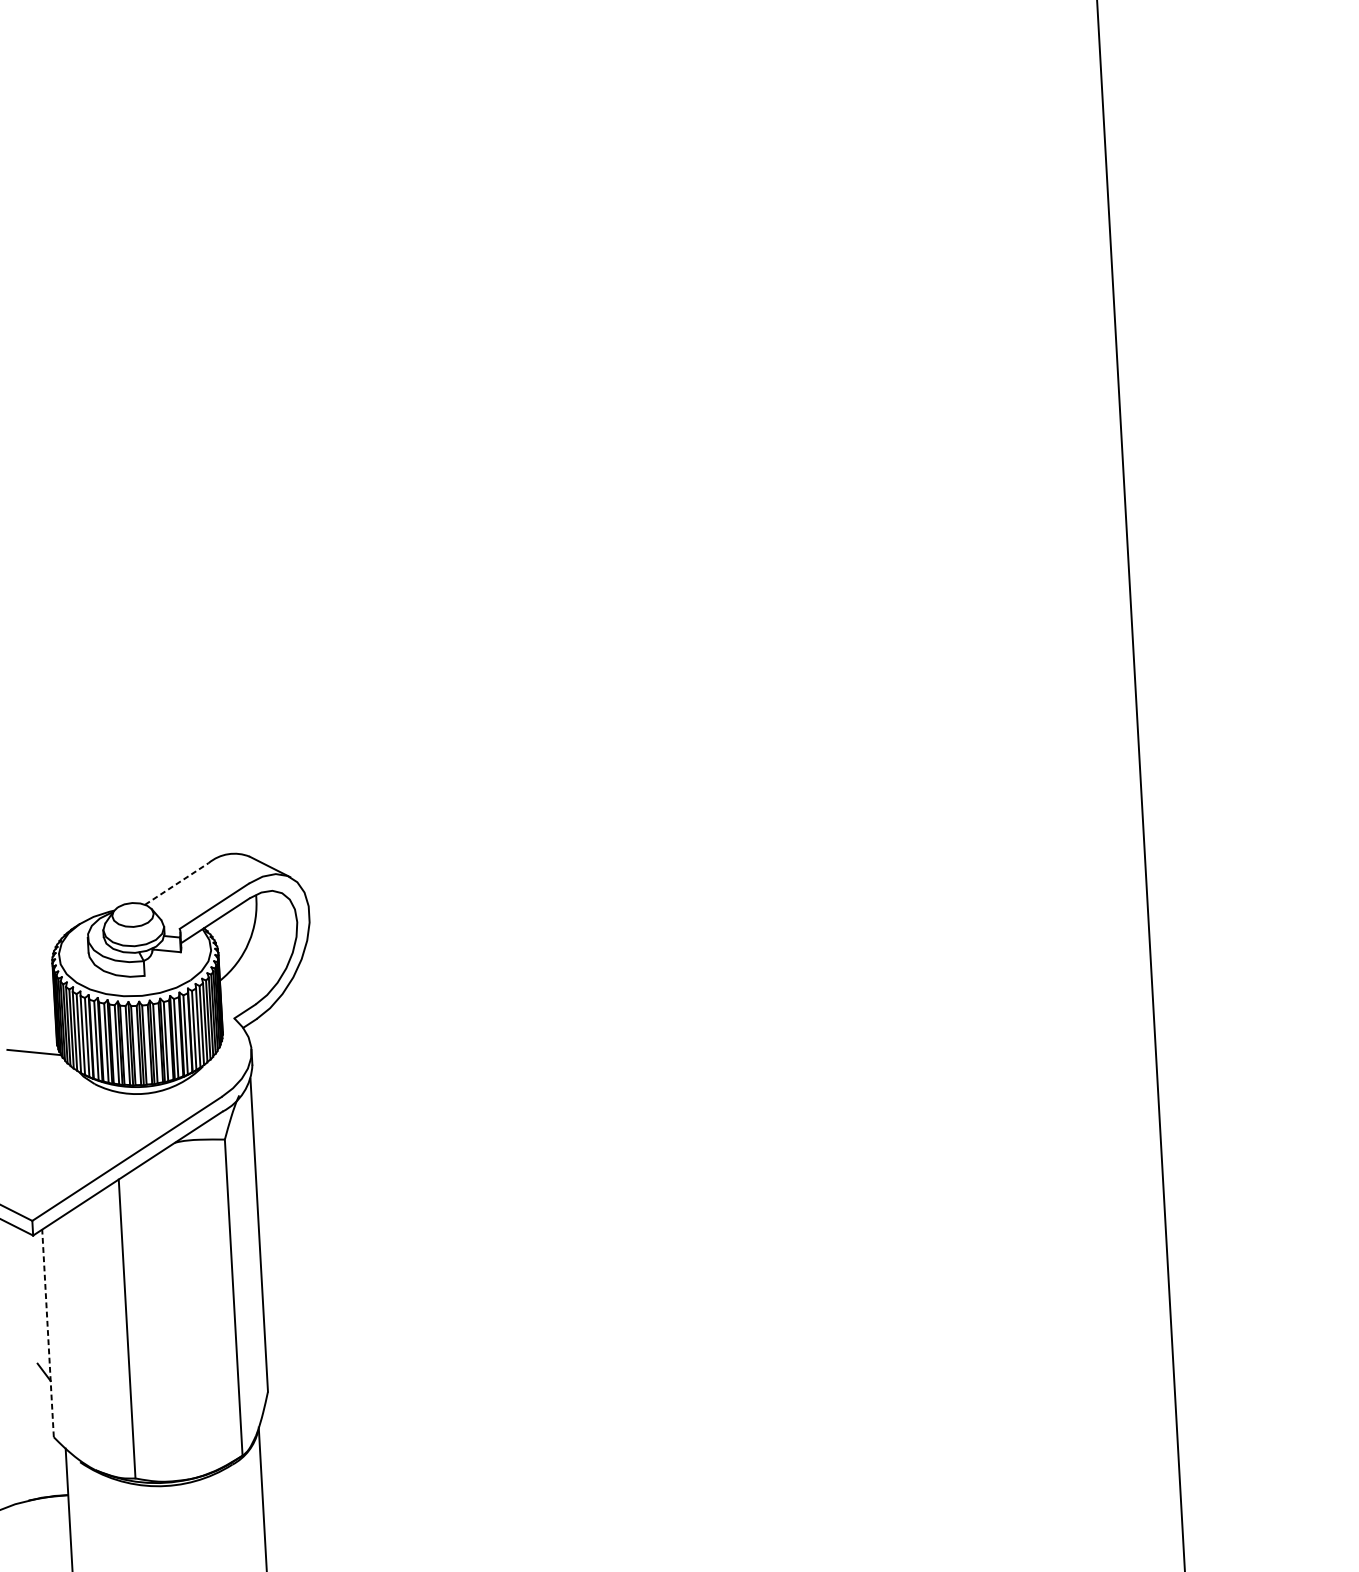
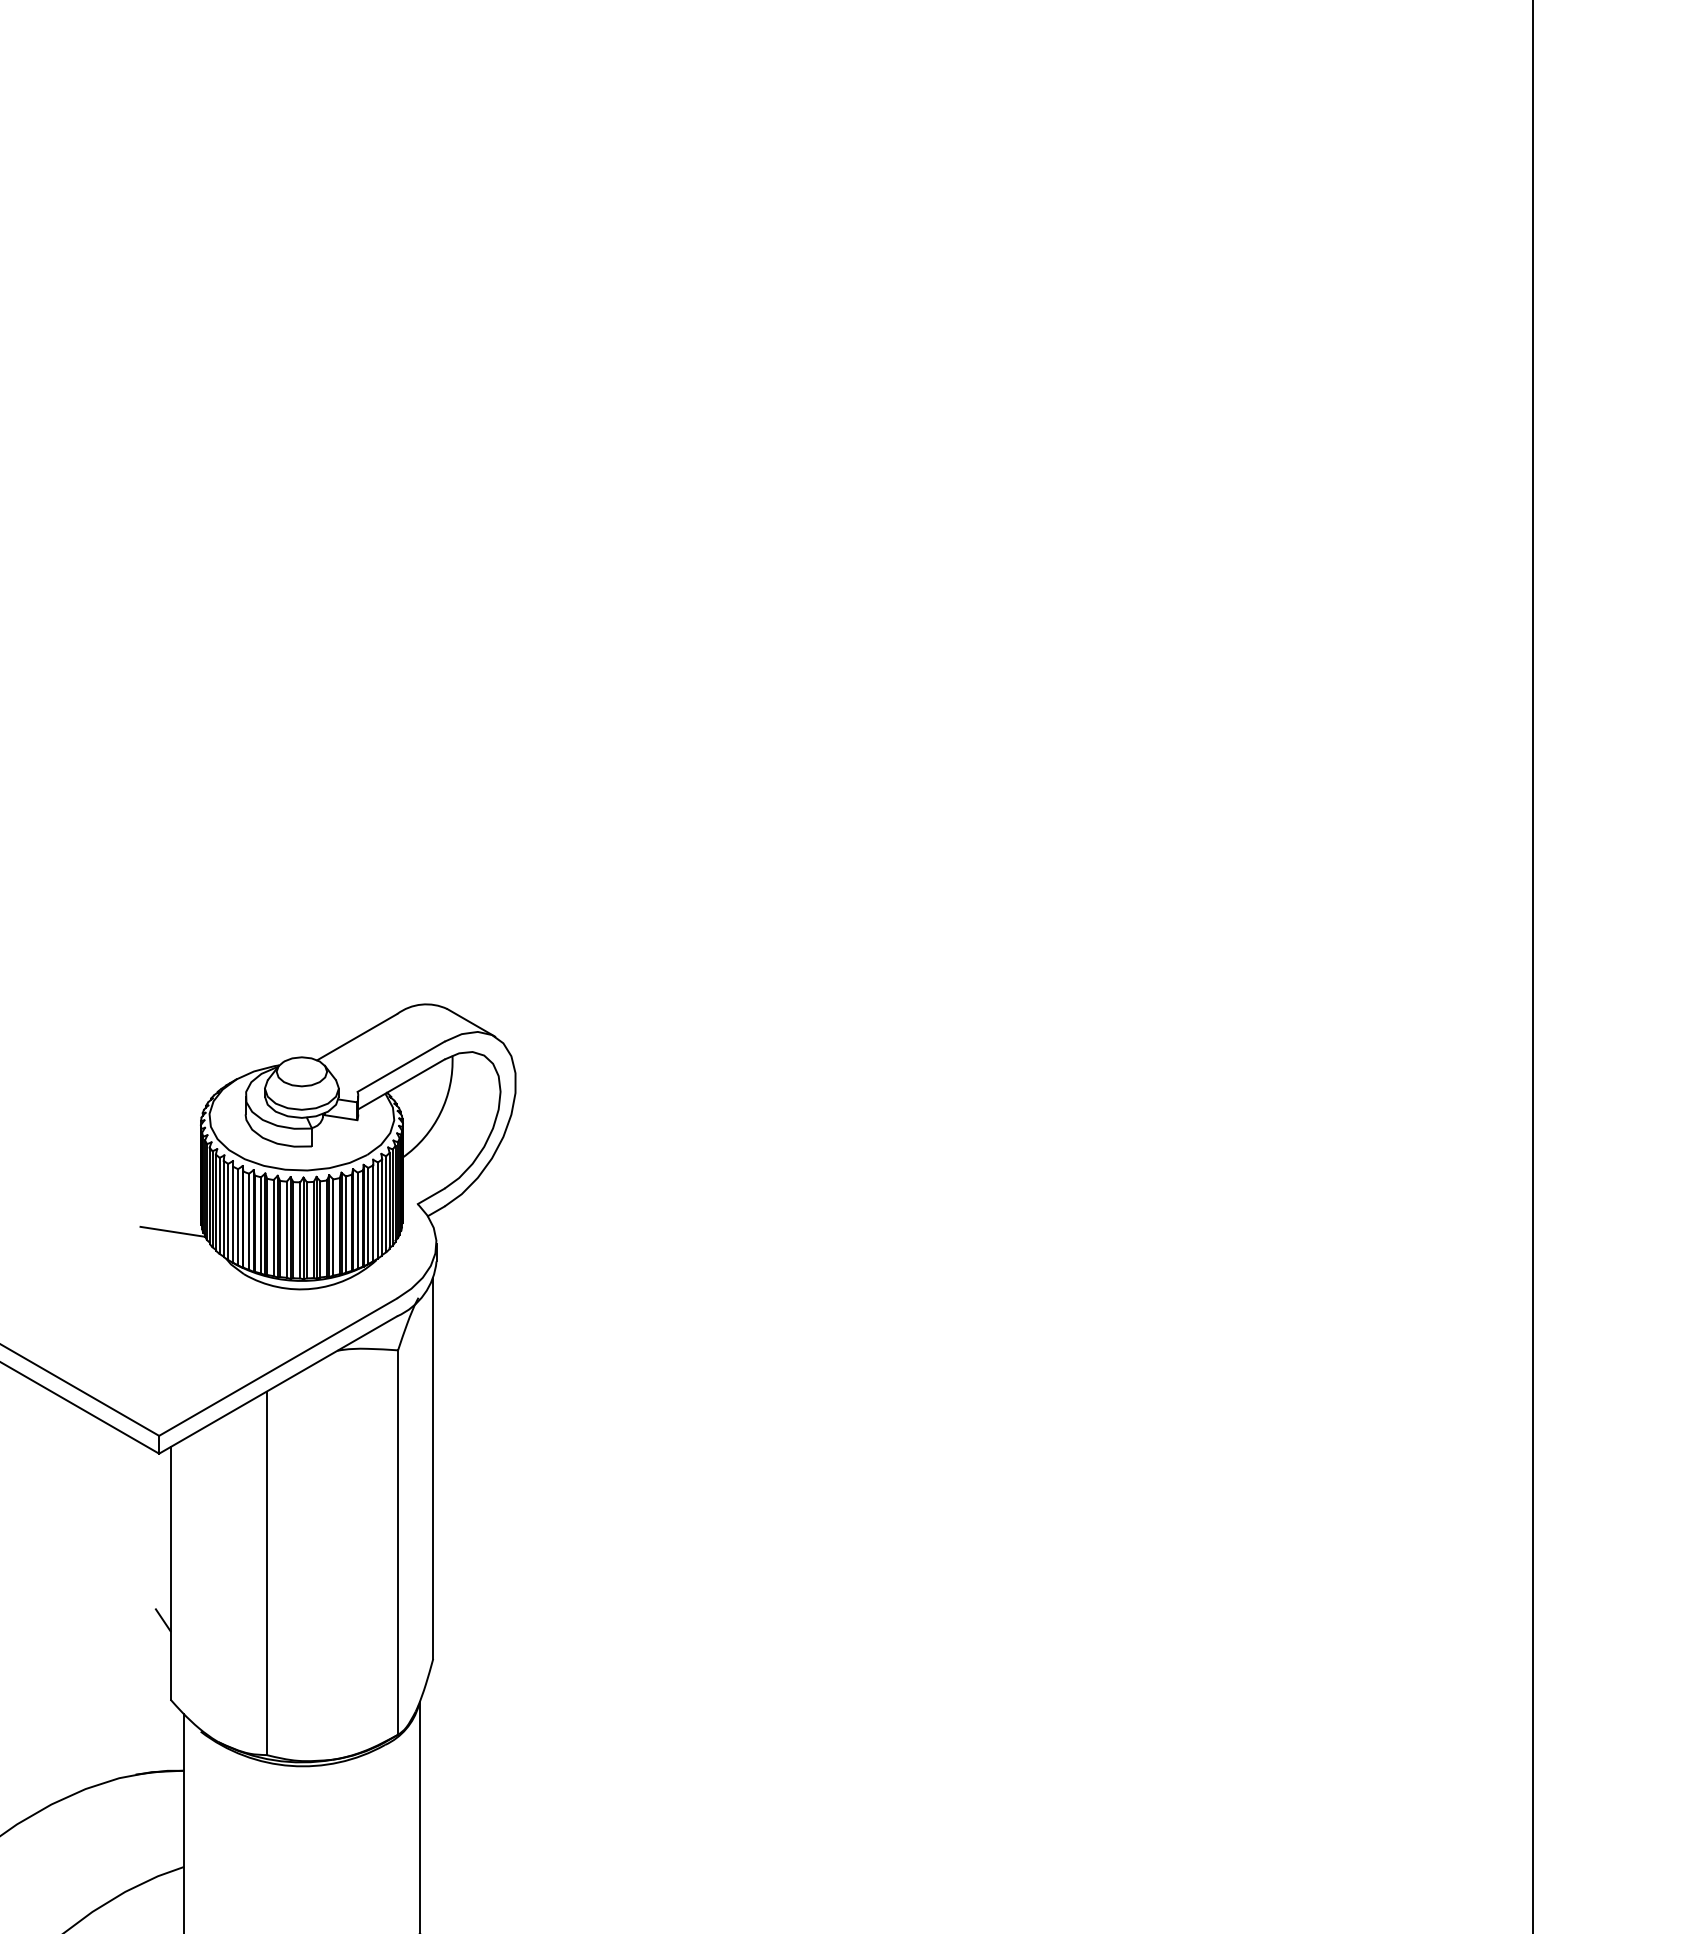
line: (177, 883) -> (357, 1036), dashed -> solid
line: (47, 1332) -> (170, 1572), dashed -> solid

